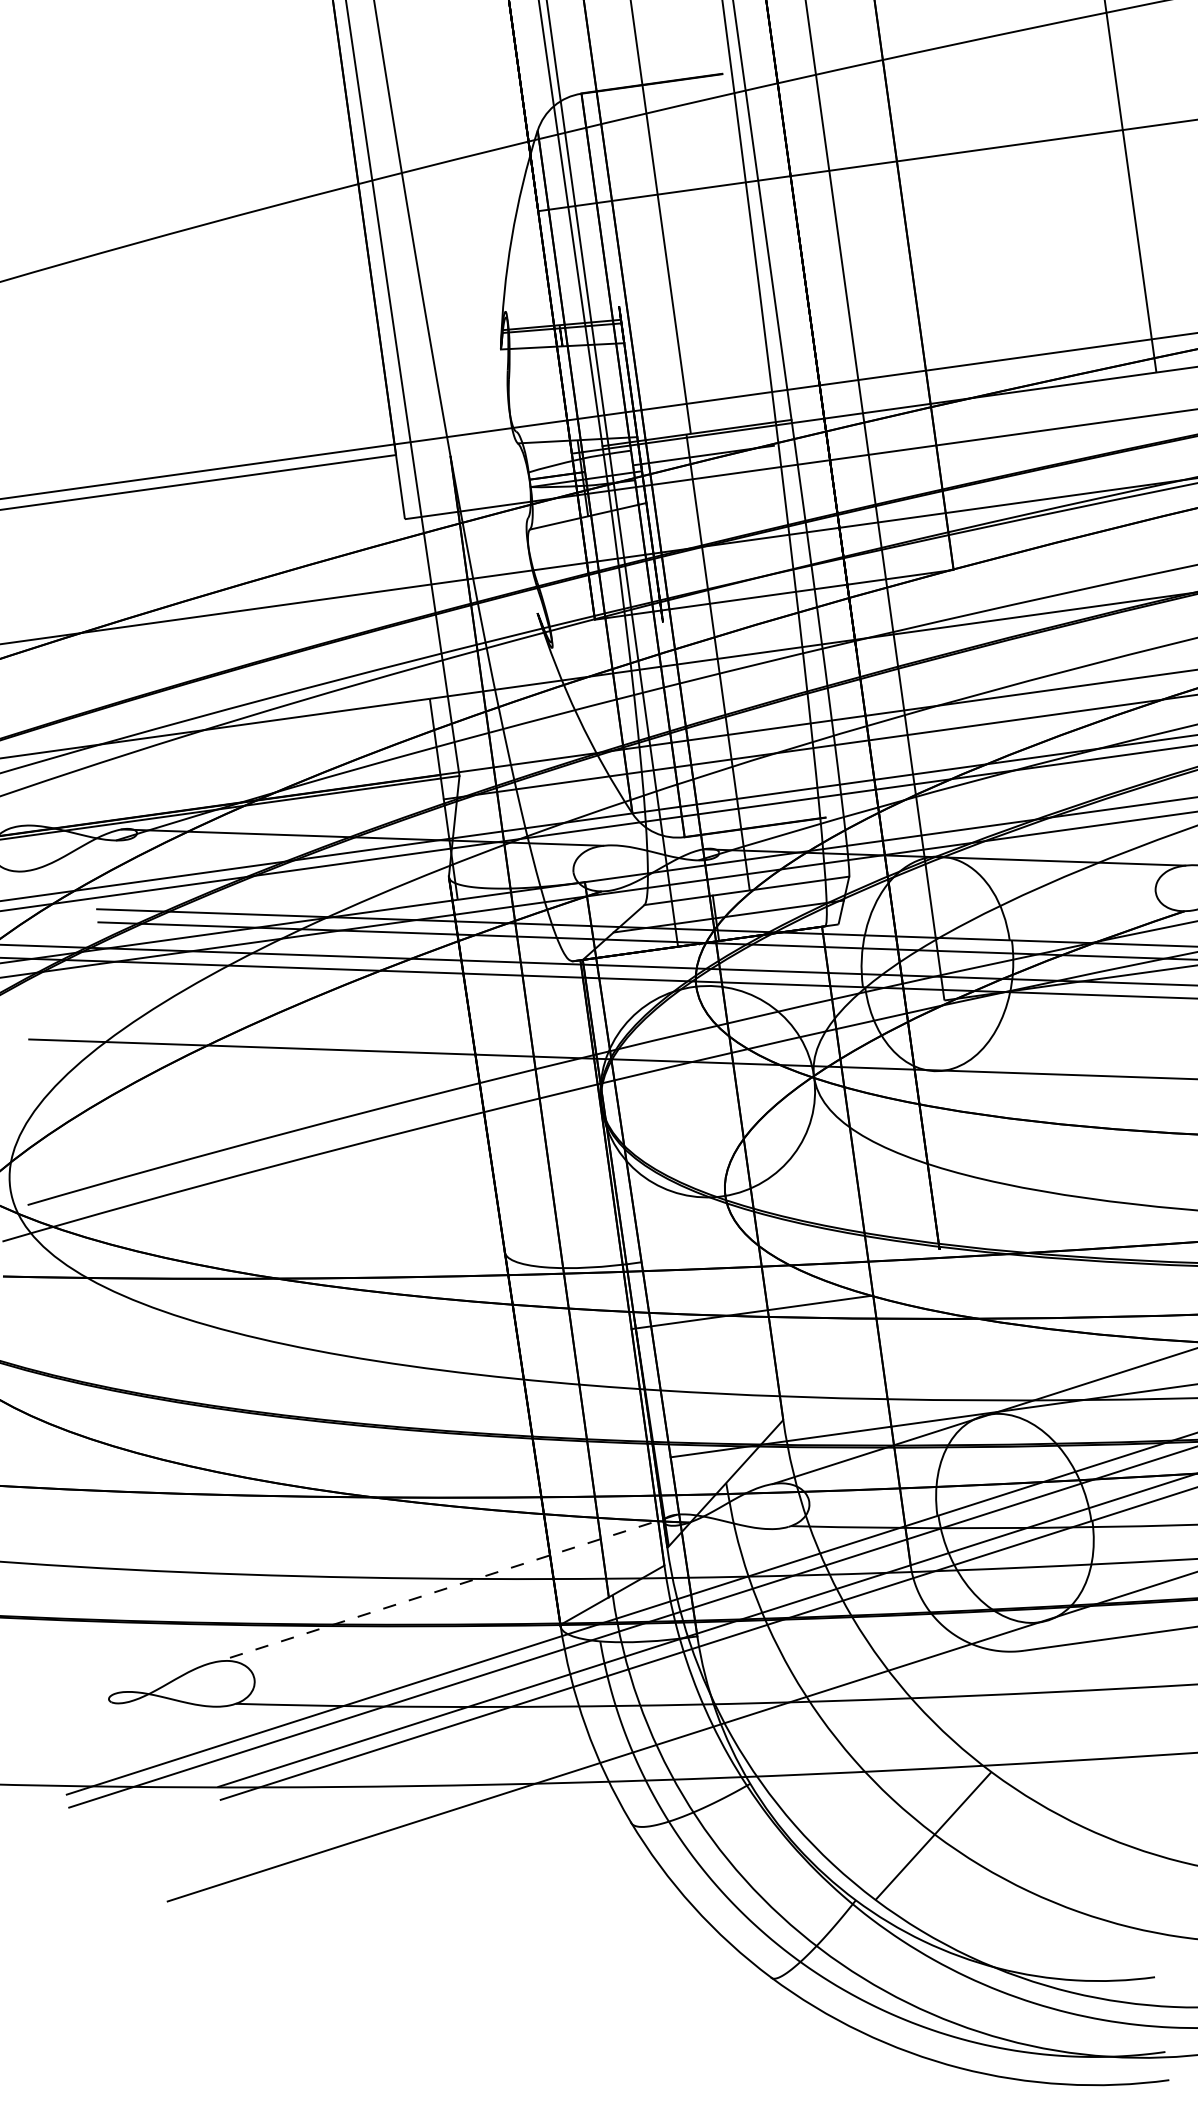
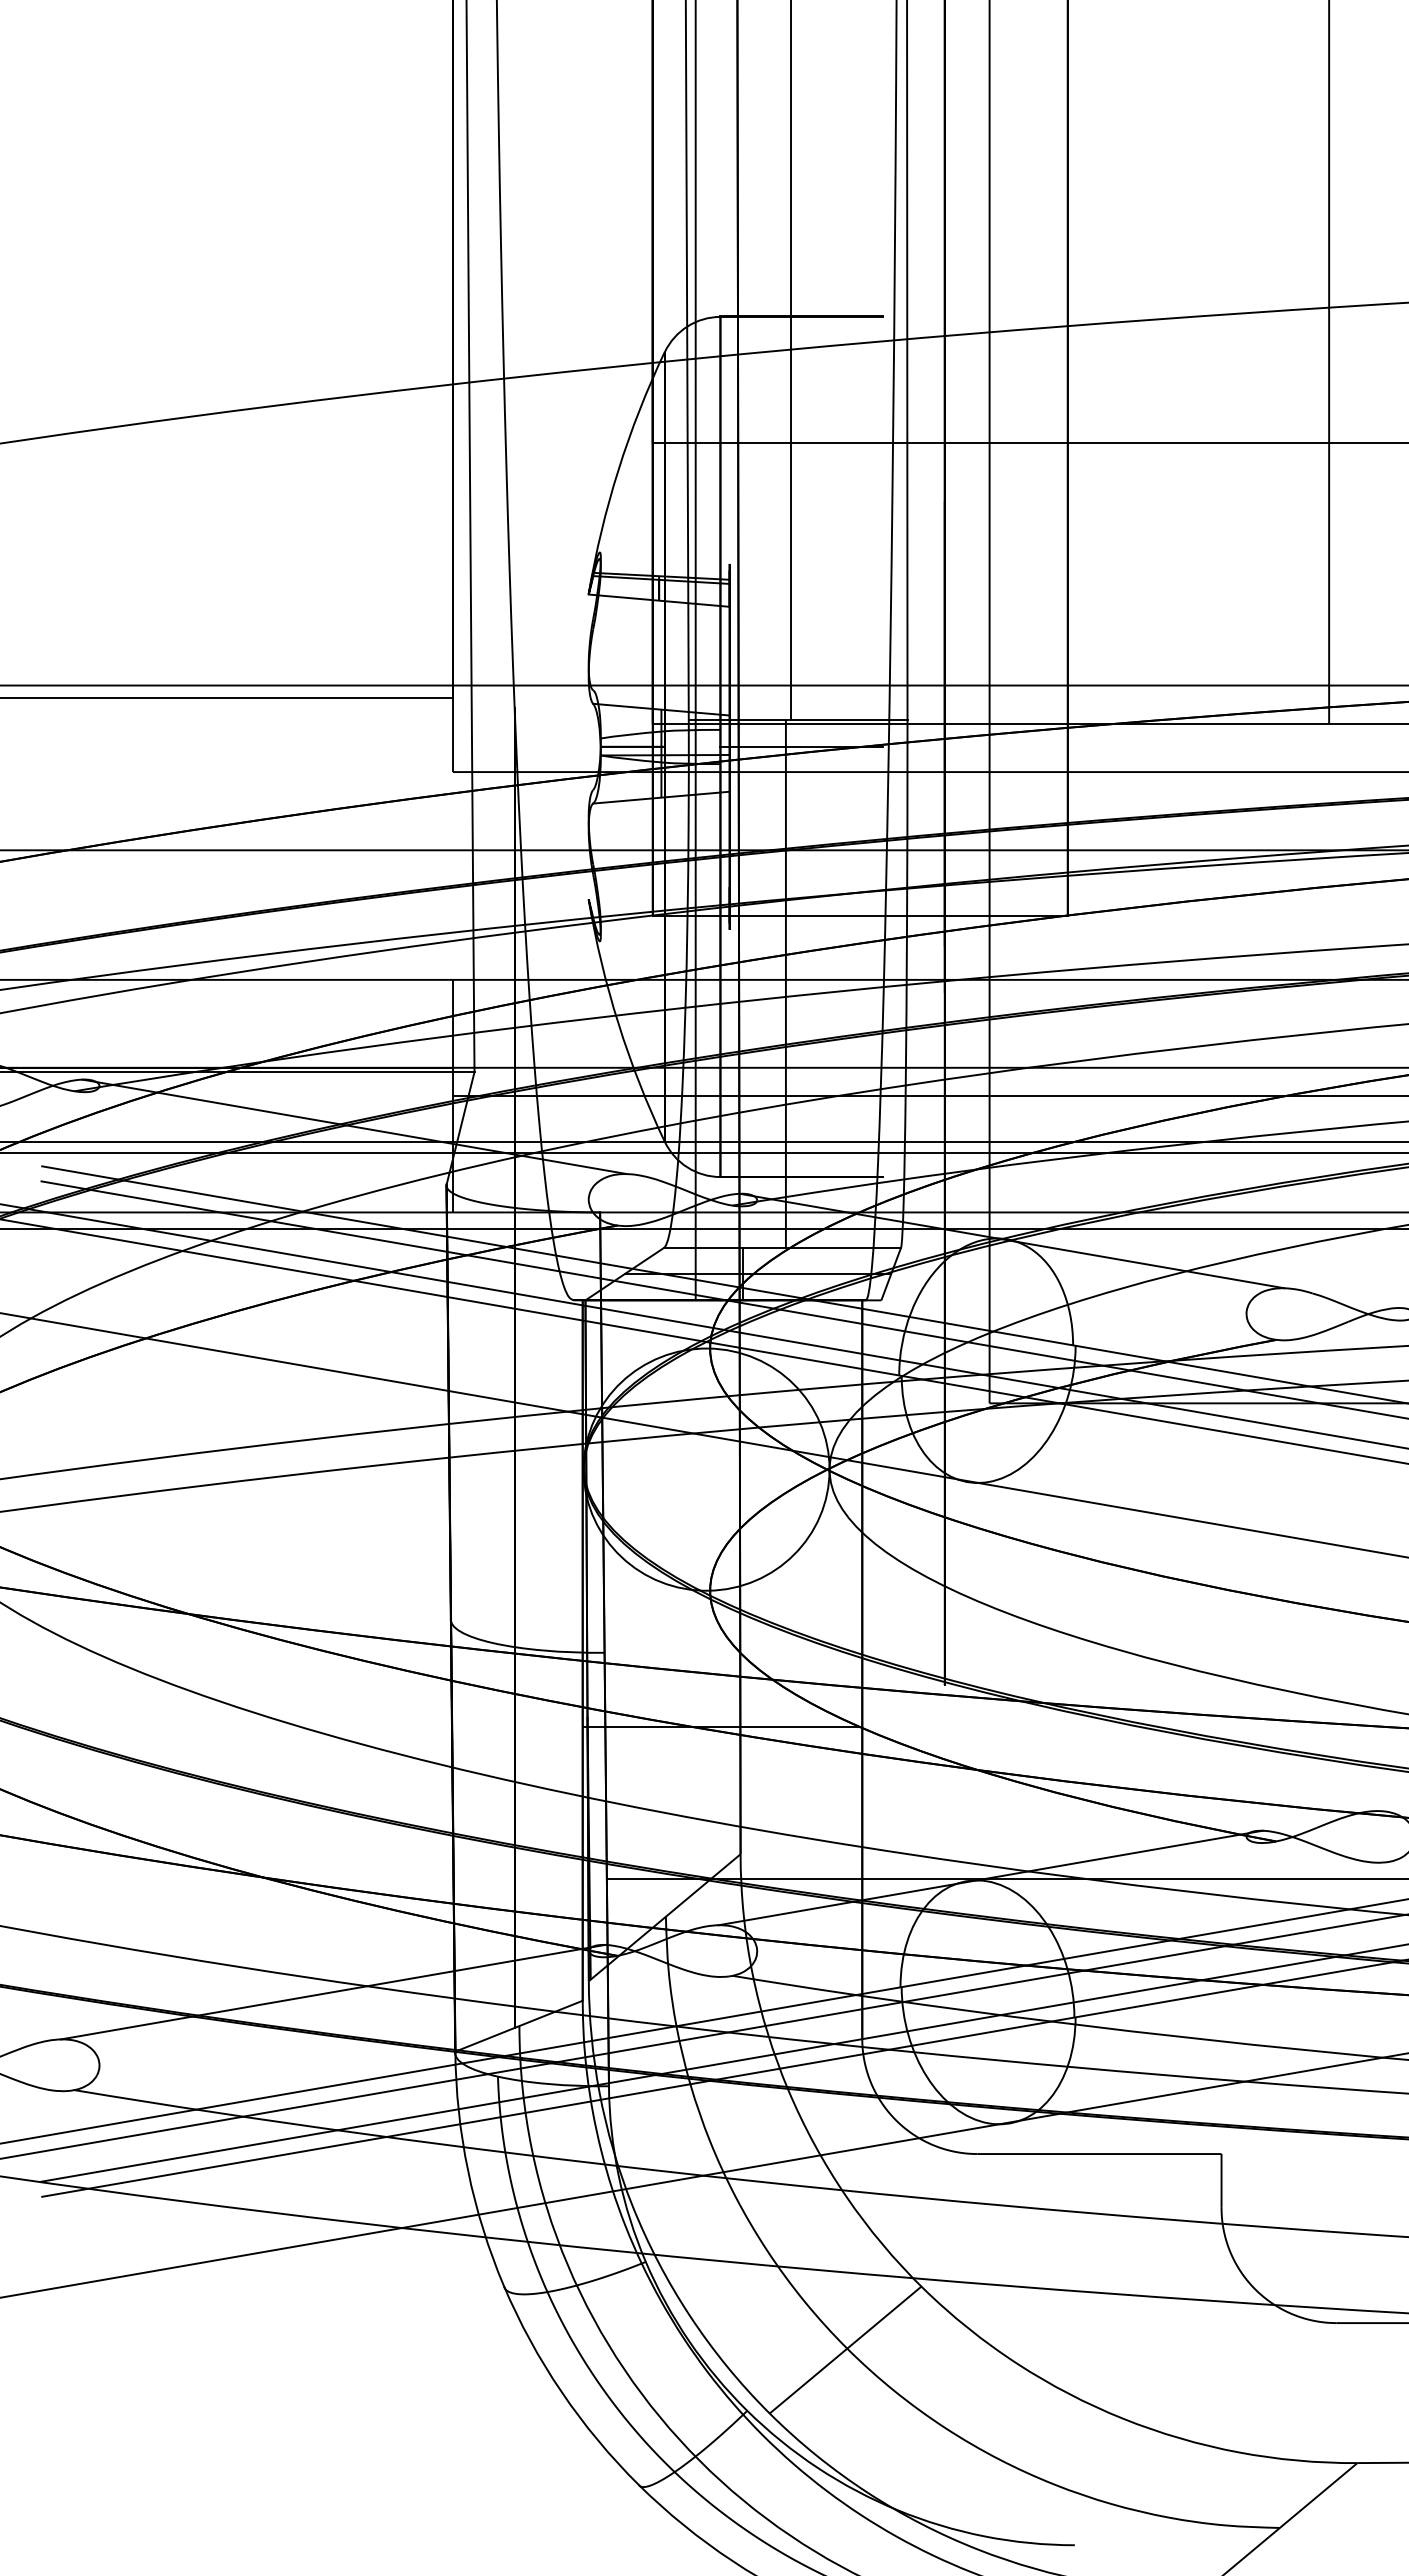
line: (447, 1588) -> (332, 1992), dashed -> solid

